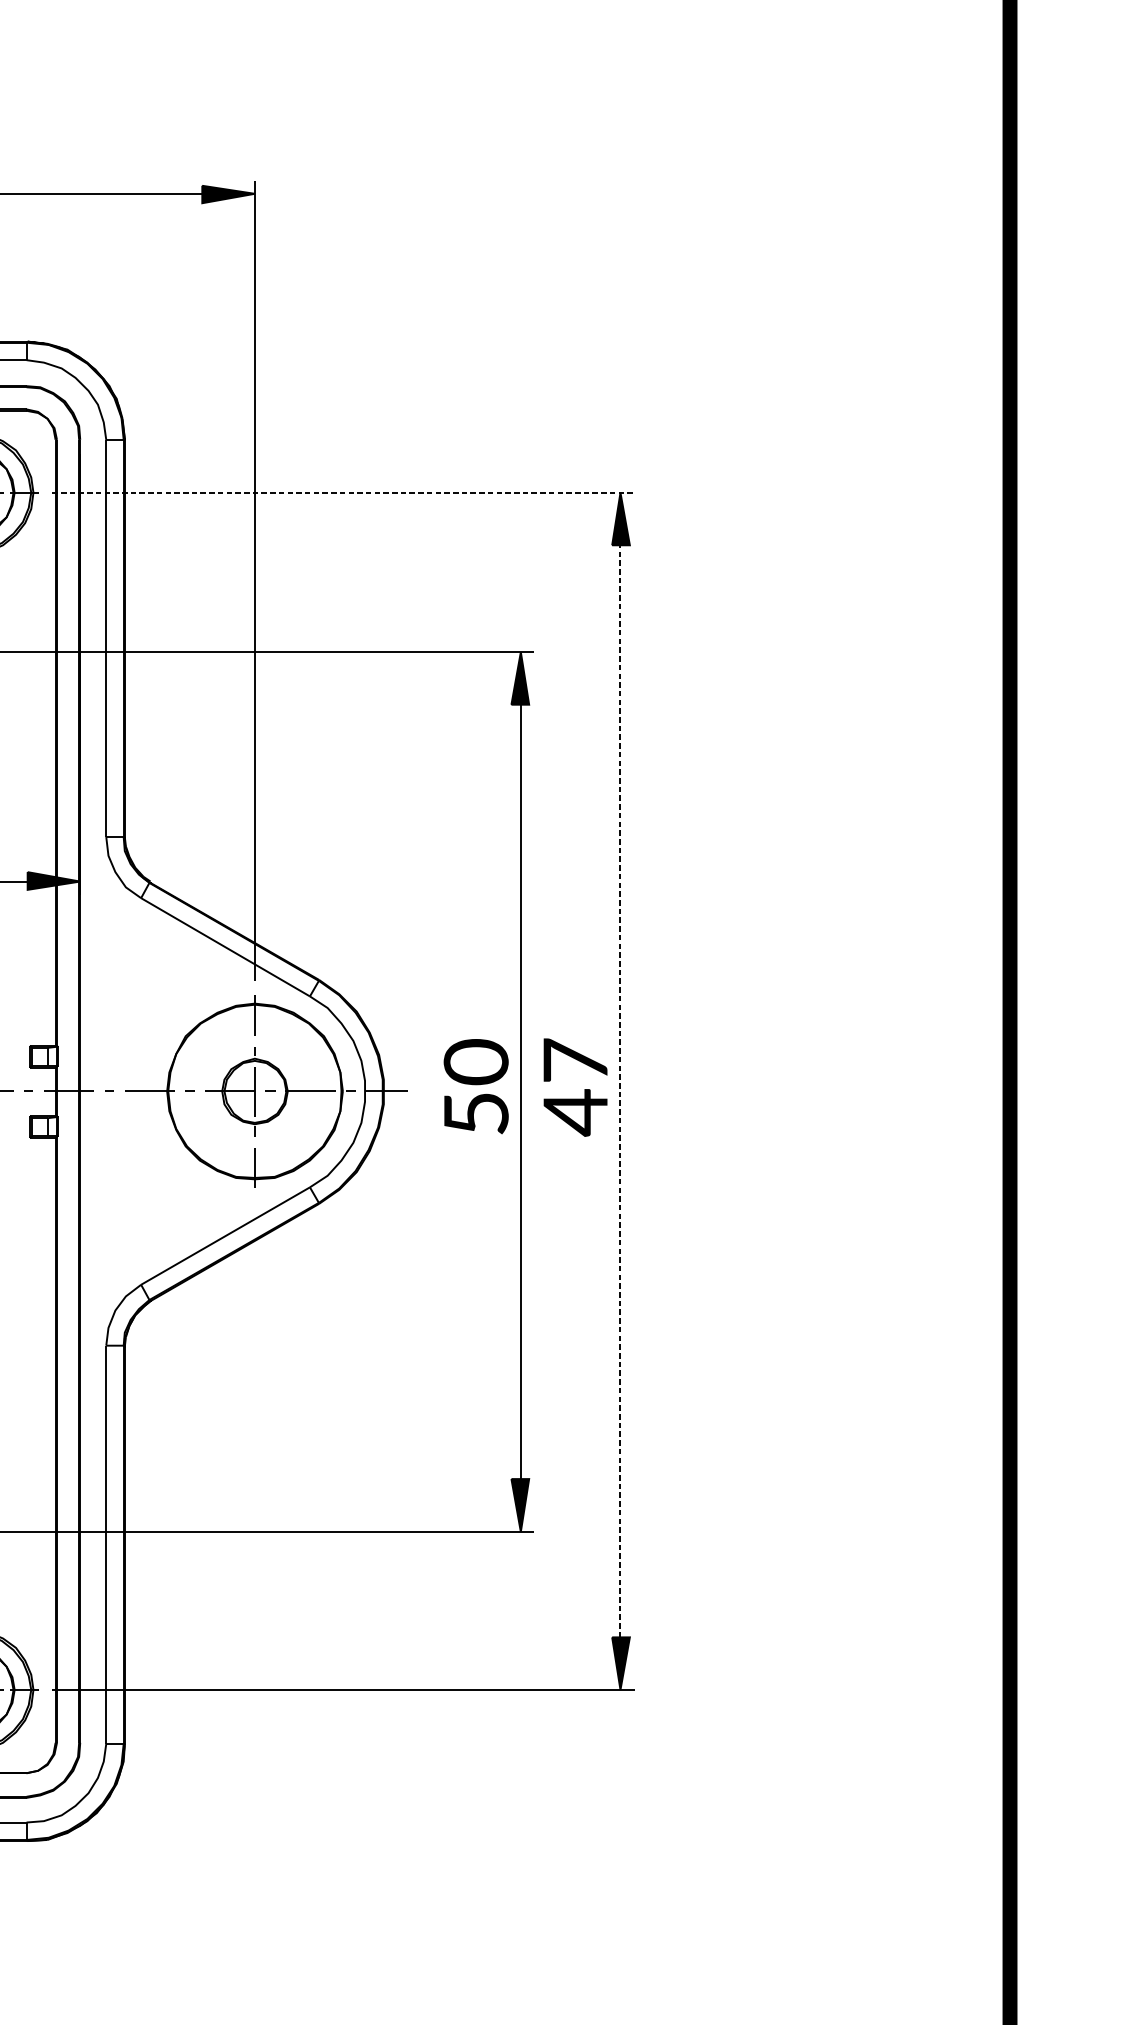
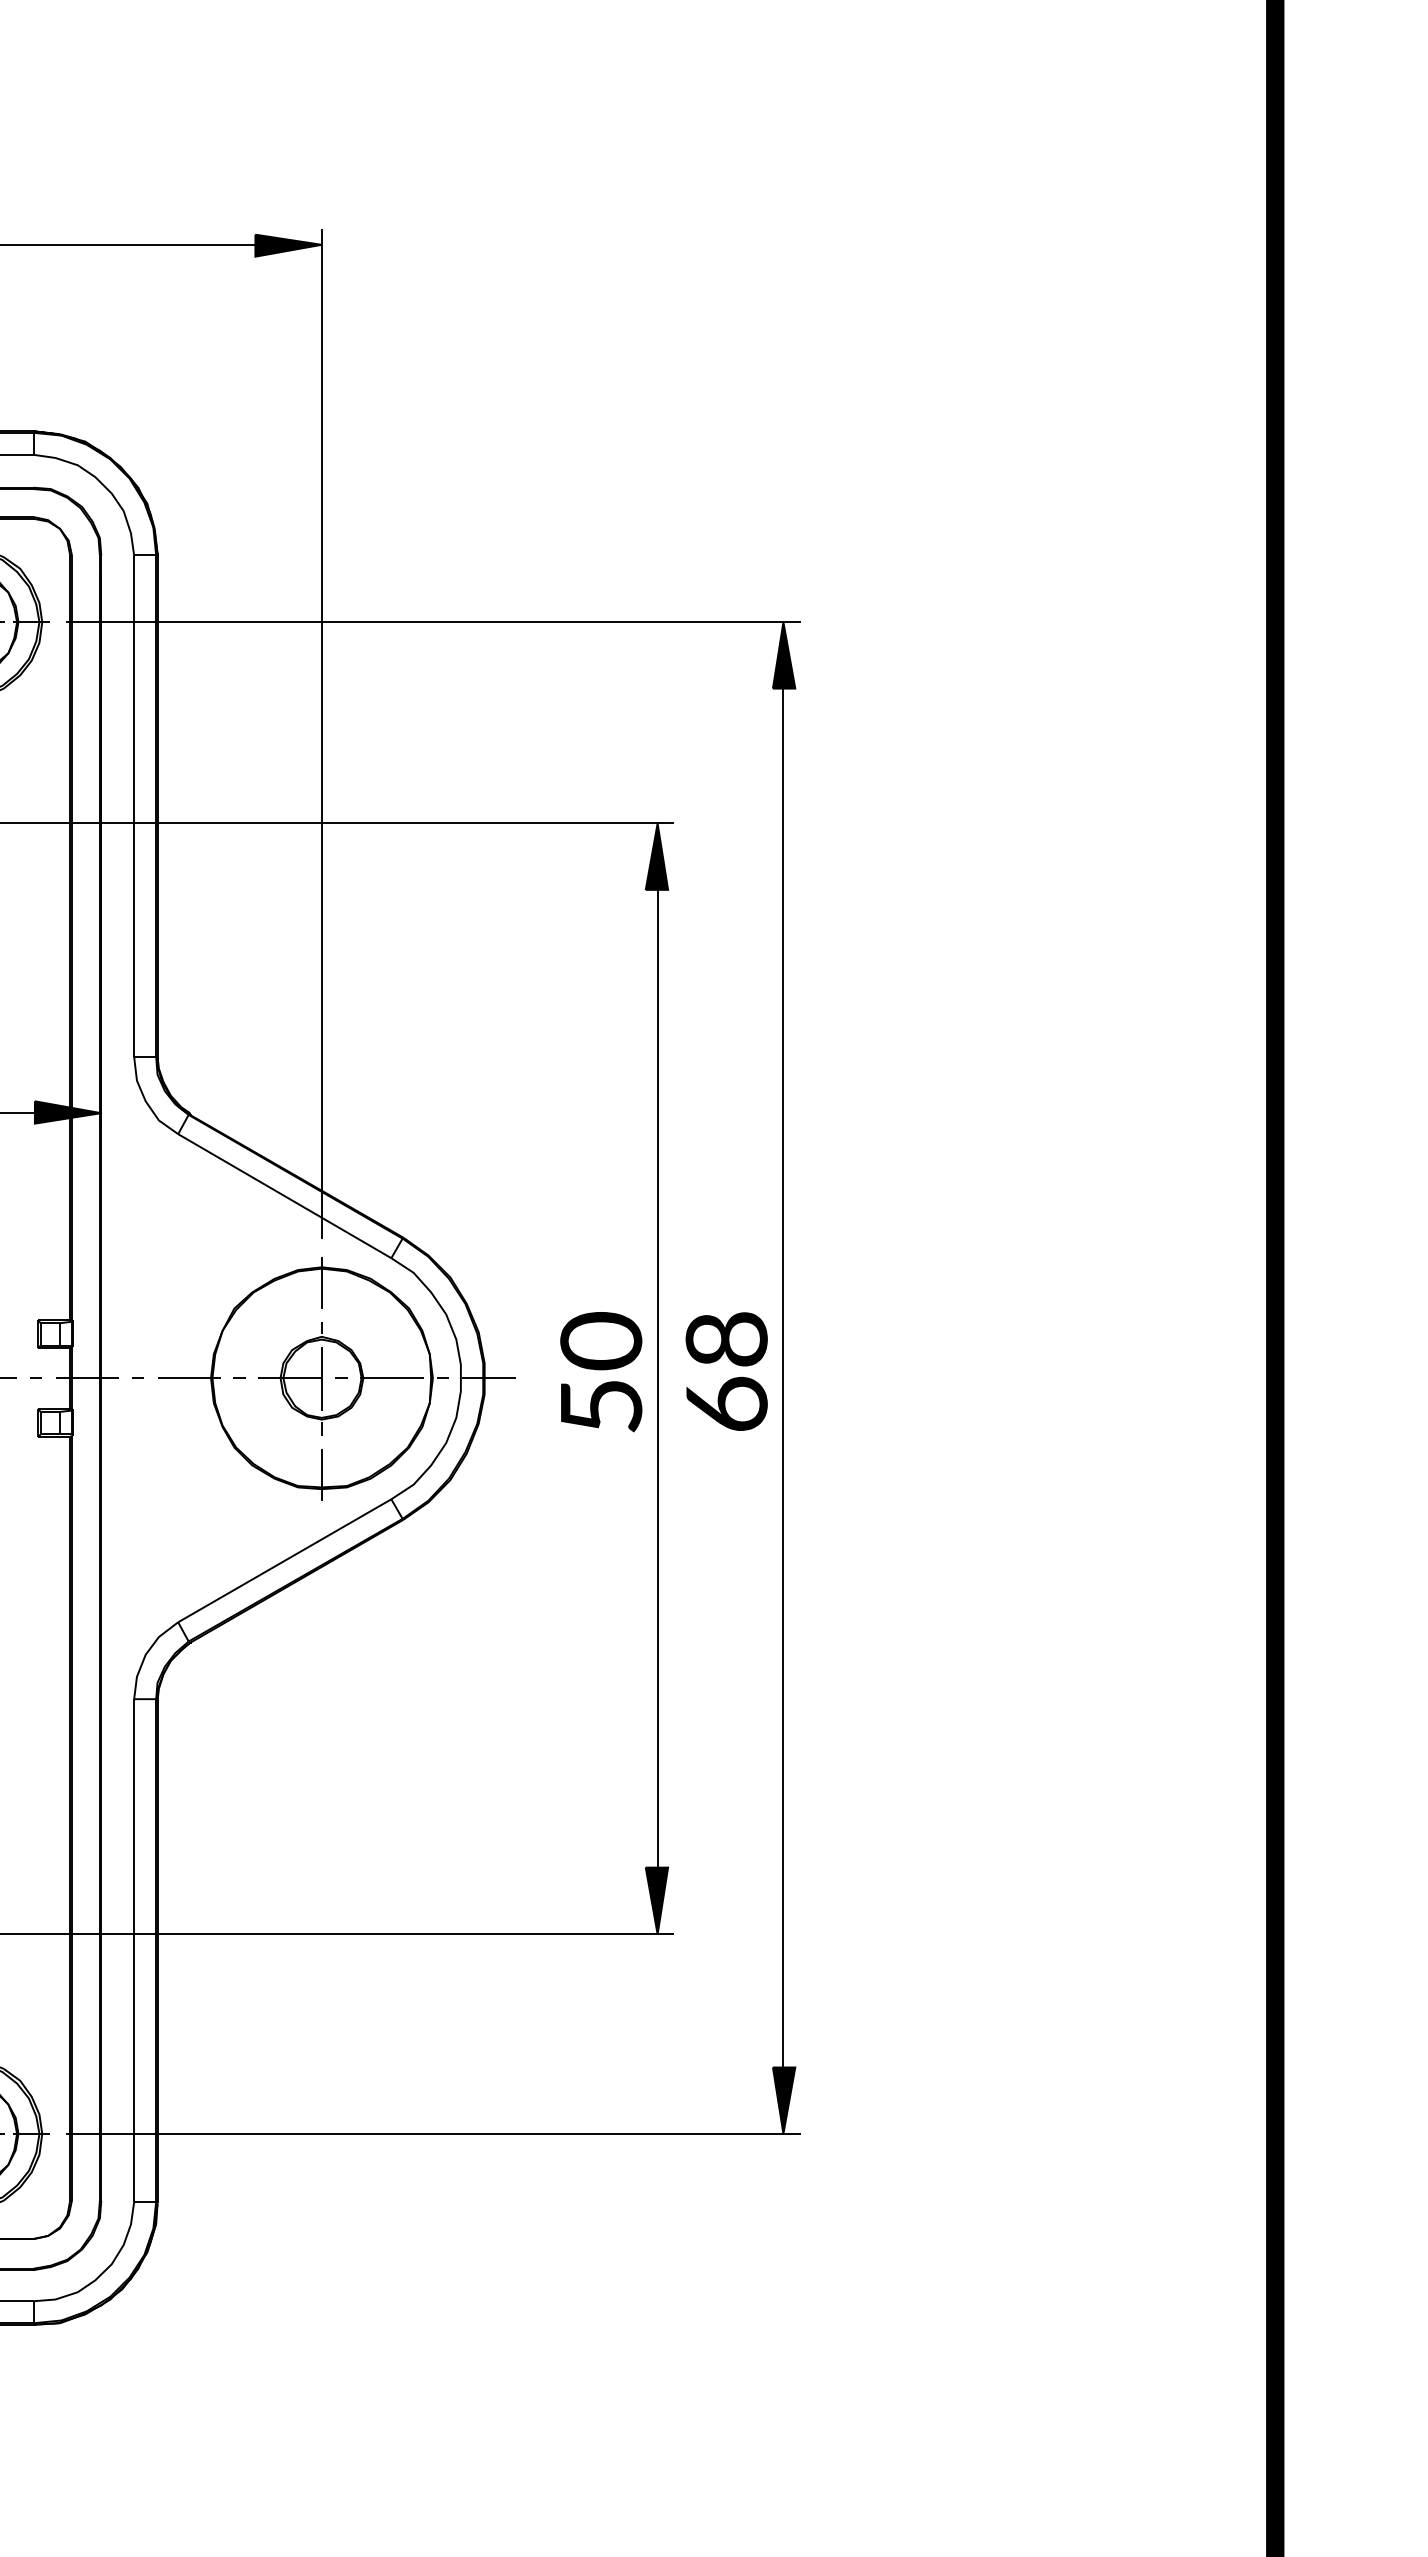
line: (343, 492) -> (433, 622), dashed -> solid
text: (575, 1087) -> (726, 1373), 47 -> 68
line: (620, 1090) -> (783, 1377), dashed -> solid

